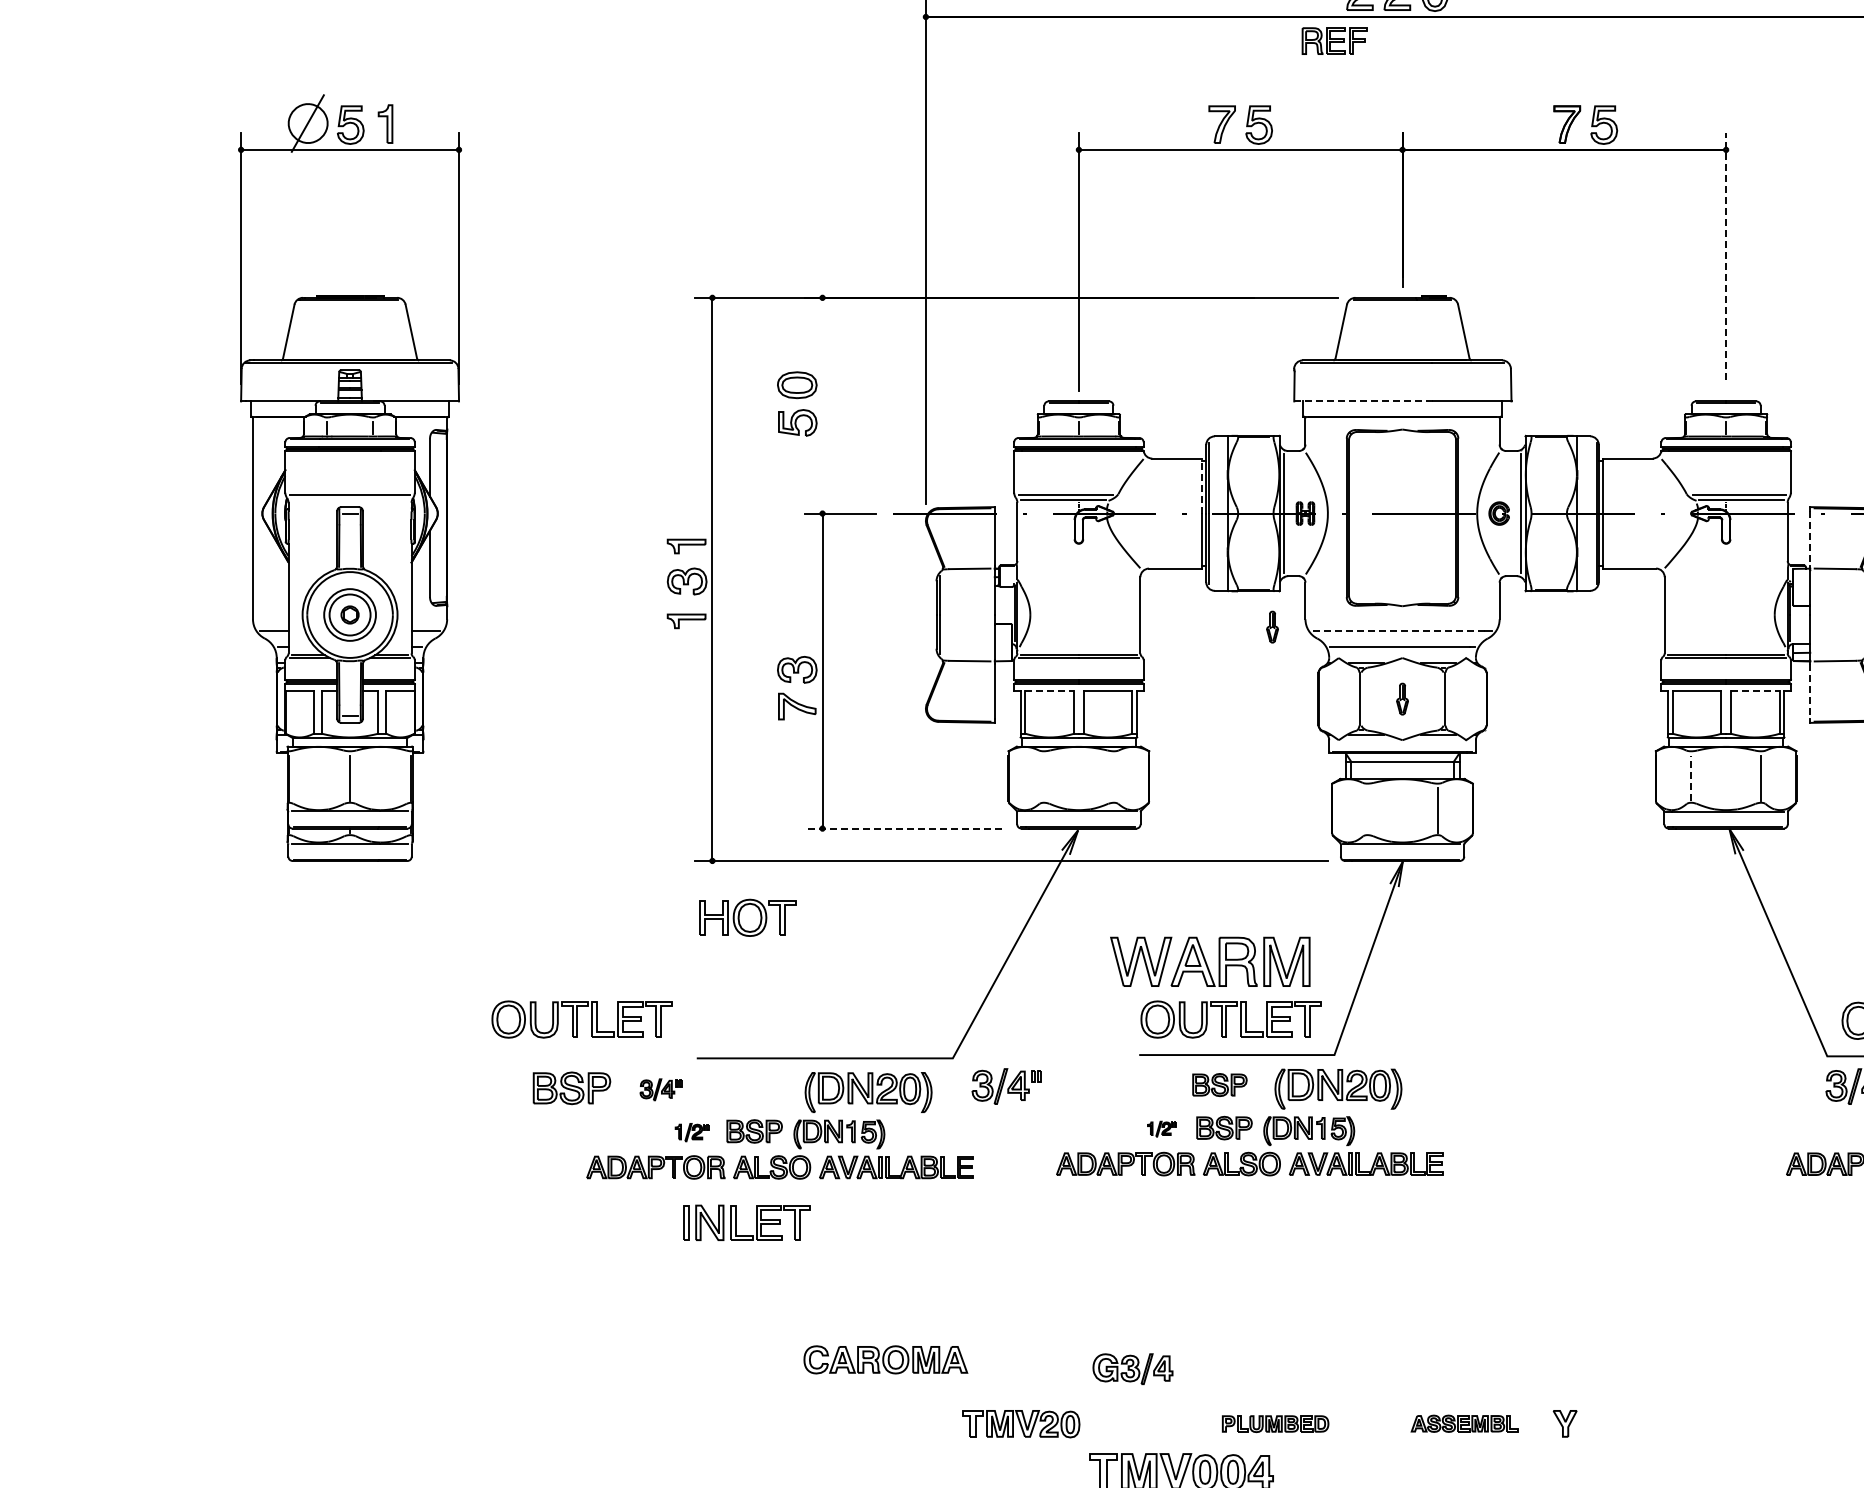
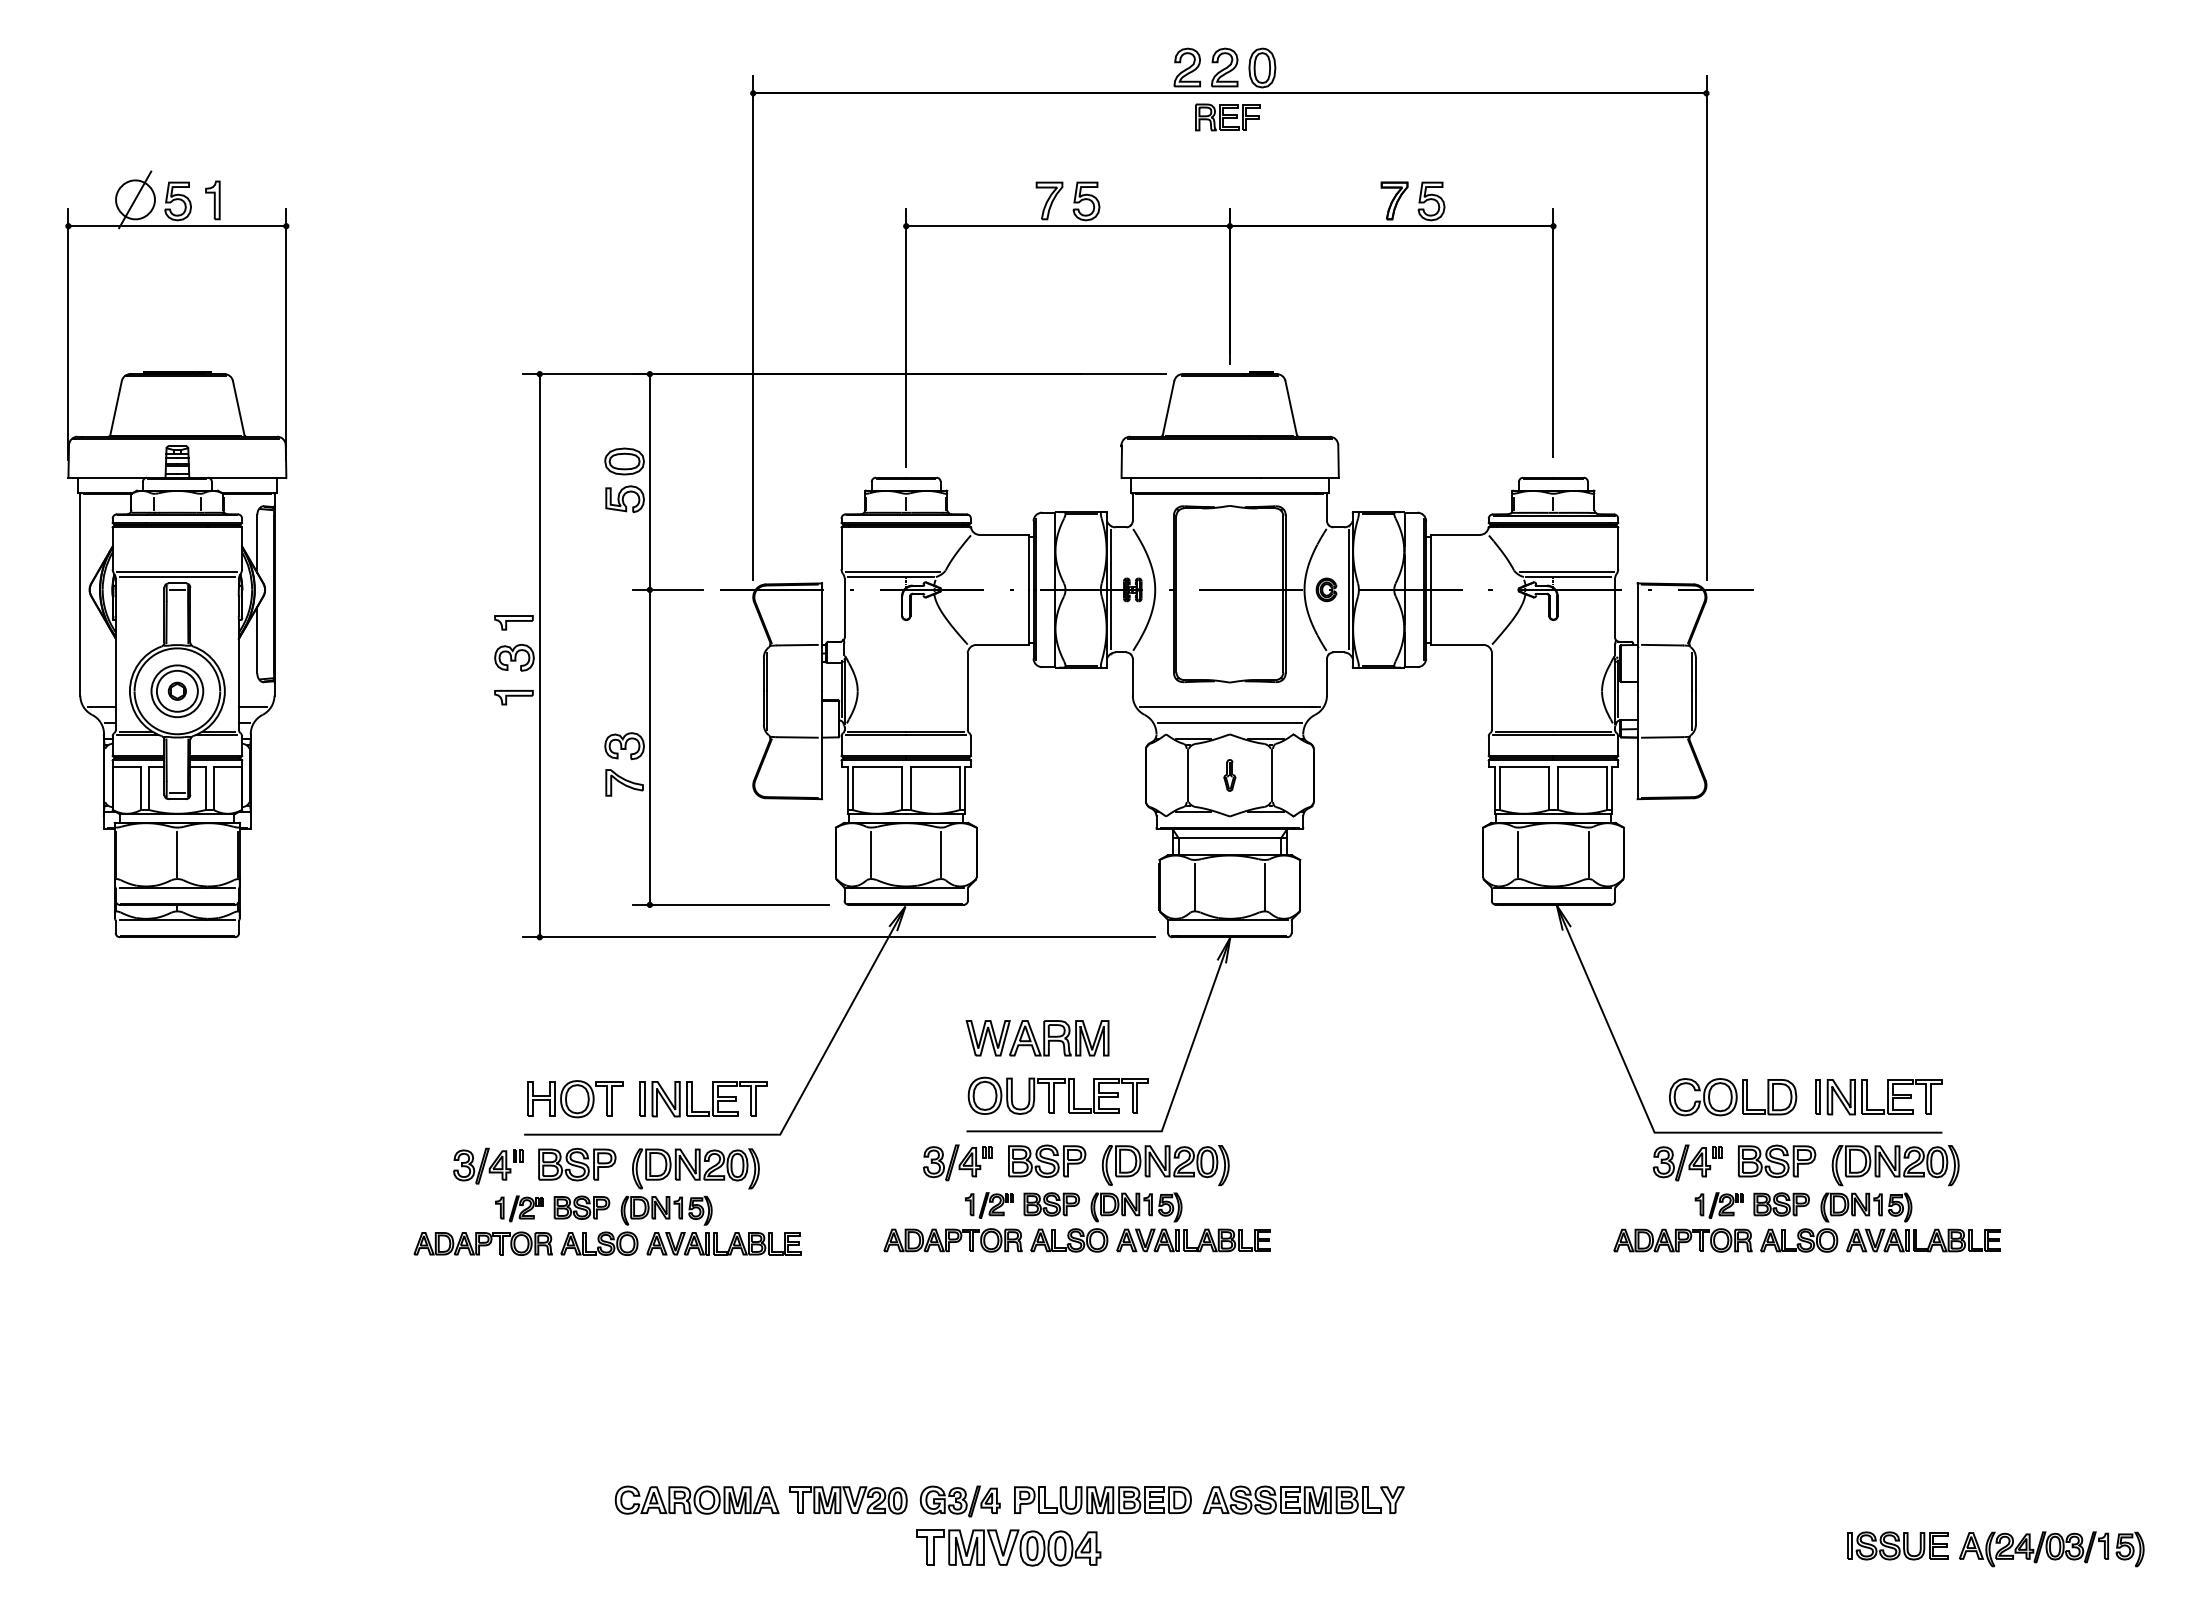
part: (1334, 41) -> (1227, 117), moved
line: (1726, 256) -> (1553, 332), dashed -> solid
line: (1364, 401) -> (1191, 477), dashed -> solid
line: (822, 405) -> (649, 481), added
line: (1202, 486) -> (1029, 562), dashed -> solid
line: (350, 500) -> (177, 576), added
line: (1810, 539) -> (1637, 615), dashed -> solid
part: (1272, 627) -> (1099, 703), removed
line: (1399, 631) -> (1226, 707), dashed -> solid
line: (1050, 690) -> (877, 766), dashed -> solid
line: (1756, 690) -> (1583, 766), dashed -> solid
line: (1810, 692) -> (1637, 768), dashed -> solid
line: (1044, 778) -> (871, 854), added
line: (1114, 778) -> (941, 854), added
line: (1691, 778) -> (1518, 854), dashed -> solid
line: (1367, 810) -> (1194, 886), added
line: (903, 828) -> (730, 904), dashed -> solid
part: (748, 918) -> (575, 1099), moved
part: (1210, 962) -> (1037, 1038), size x0.71
part: (581, 1019) -> (408, 1095), removed
part: (1220, 1085) -> (1047, 1161), size x1.43
part: (1006, 1086) -> (957, 1162), moved
part: (572, 1088) -> (577, 1164), moved
part: (661, 1089) -> (488, 1165), size x1.67
part: (1162, 1129) -> (989, 1205), size x1.67
part: (692, 1132) -> (519, 1208), size x1.43
part: (756, 1223) -> (712, 1099), moved
part: (885, 1359) -> (696, 1499), moved
part: (1132, 1369) -> (959, 1501), moved
part: (1464, 1423) -> (1291, 1499), size x1.67
part: (1275, 1424) -> (1102, 1500), size x1.67

